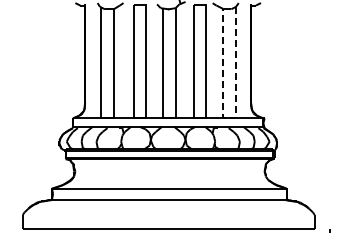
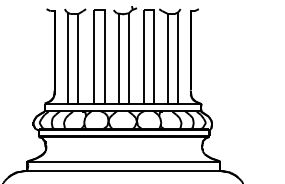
line: (229, 118) -> (173, 103), dashed -> solid

